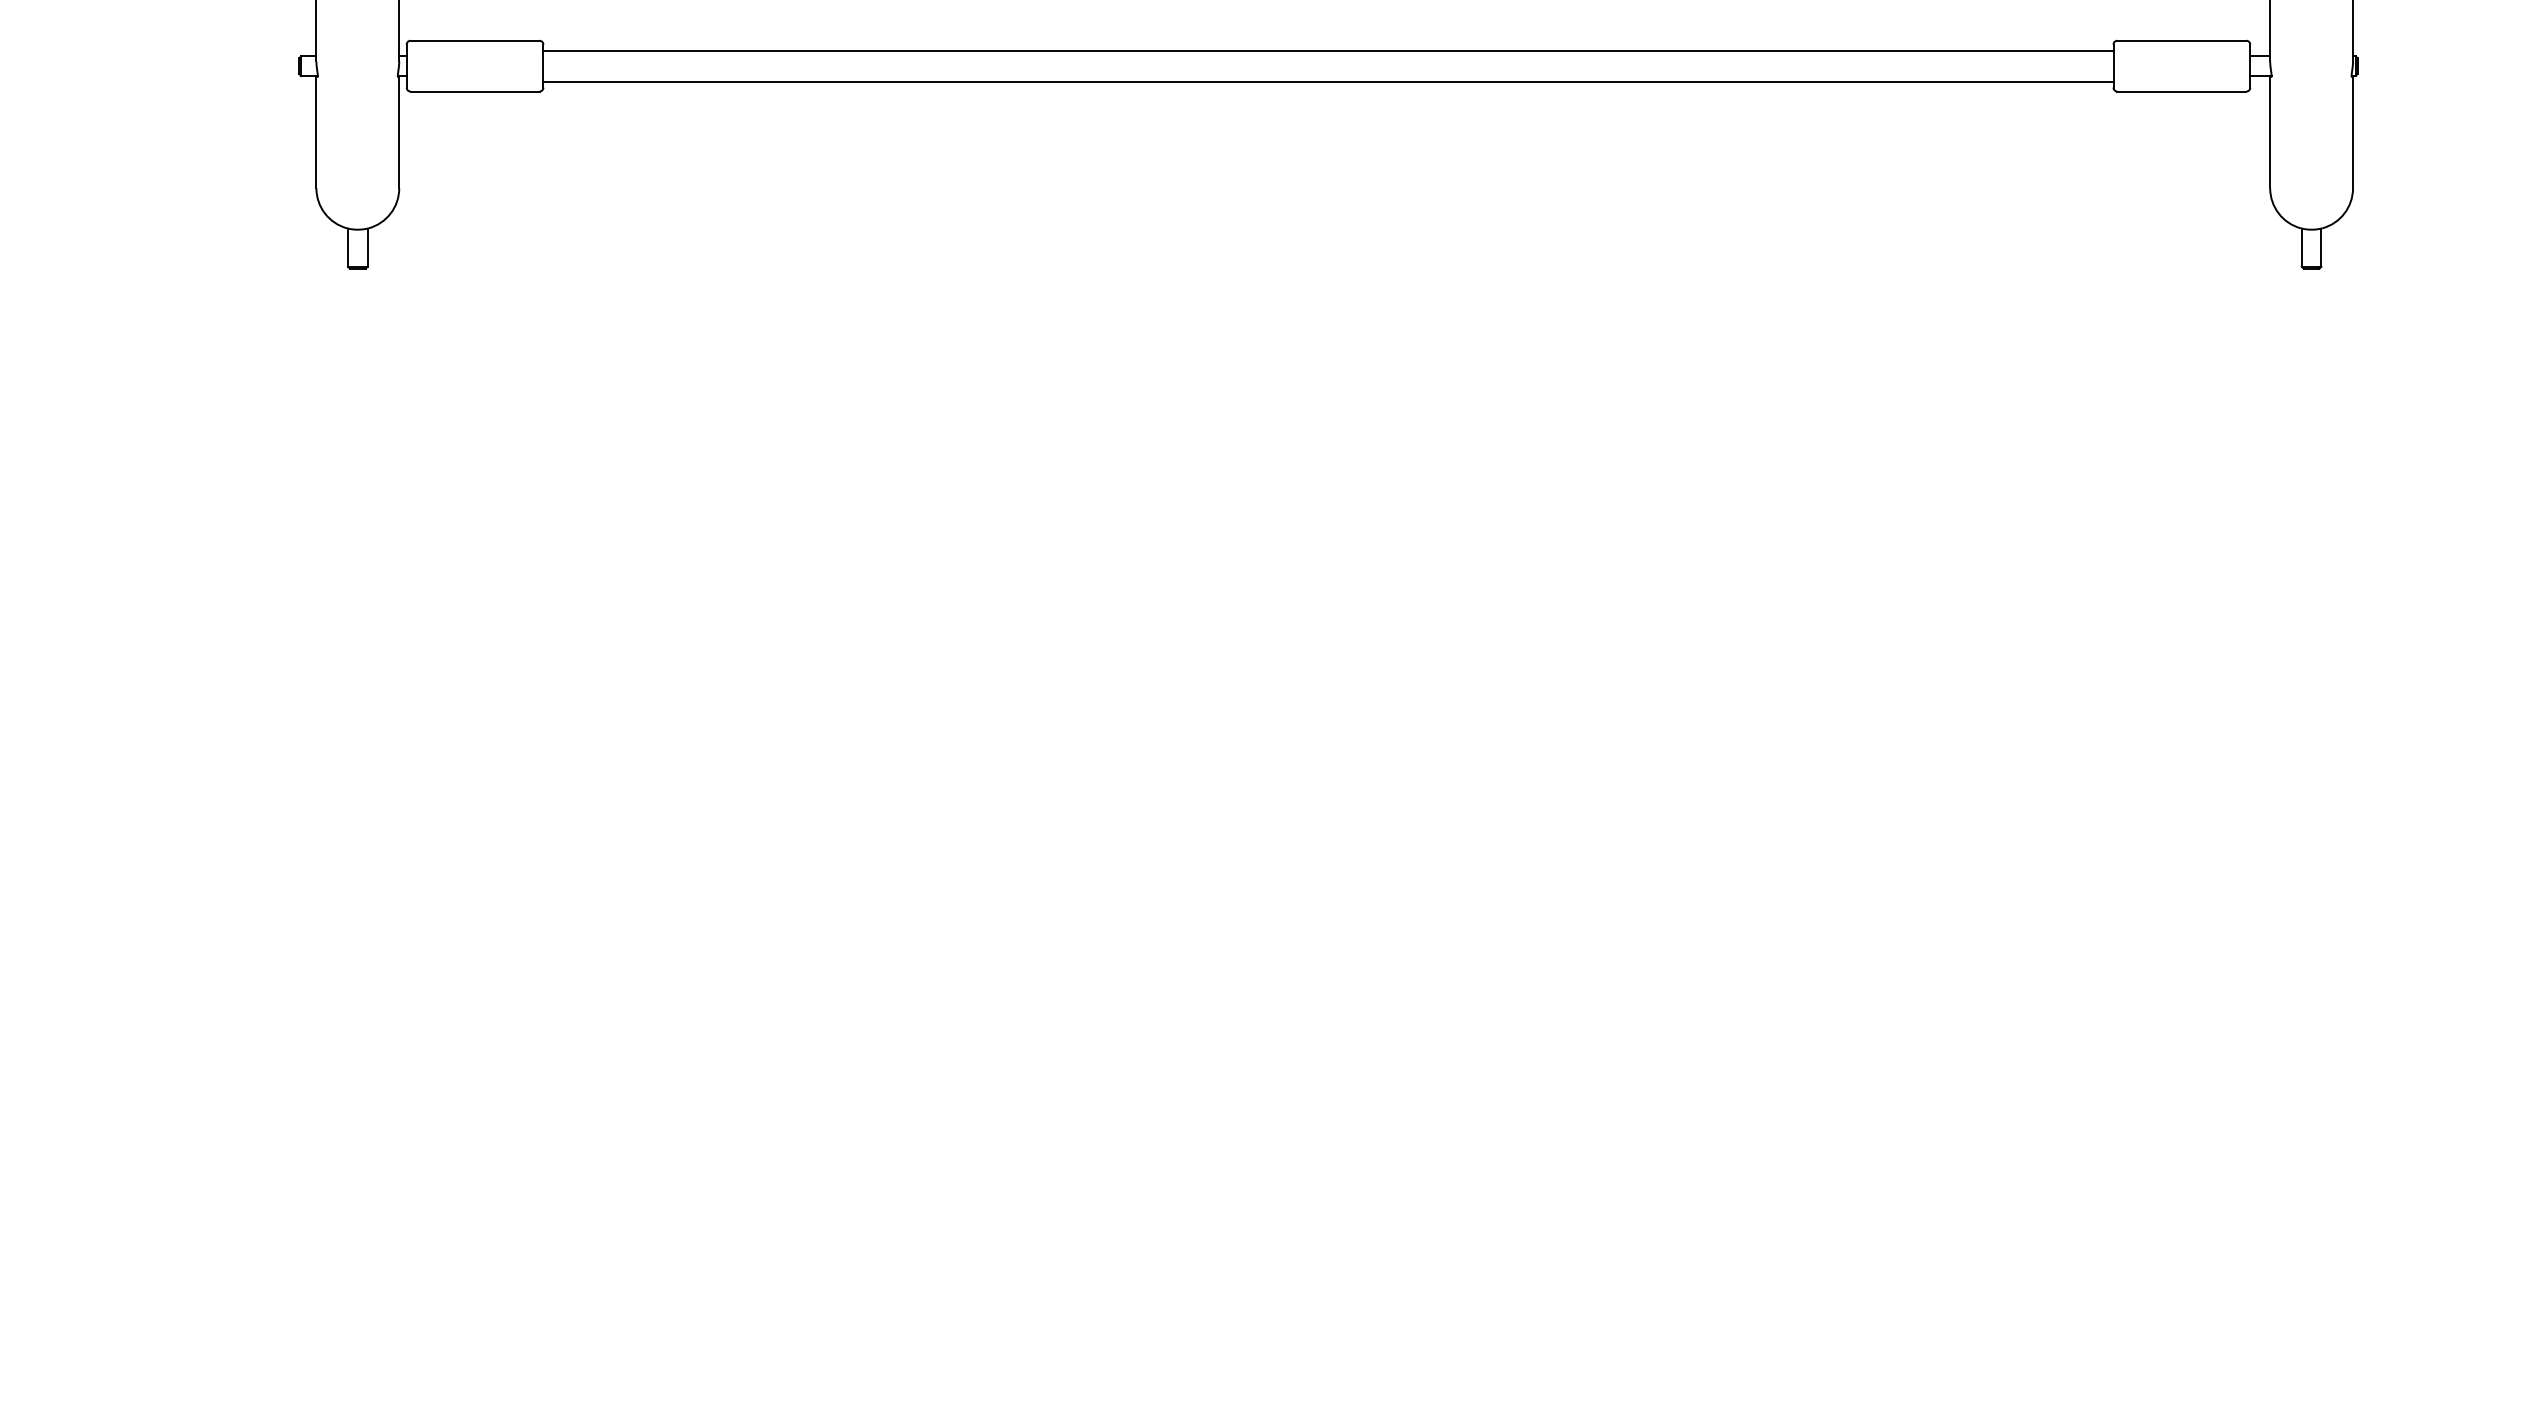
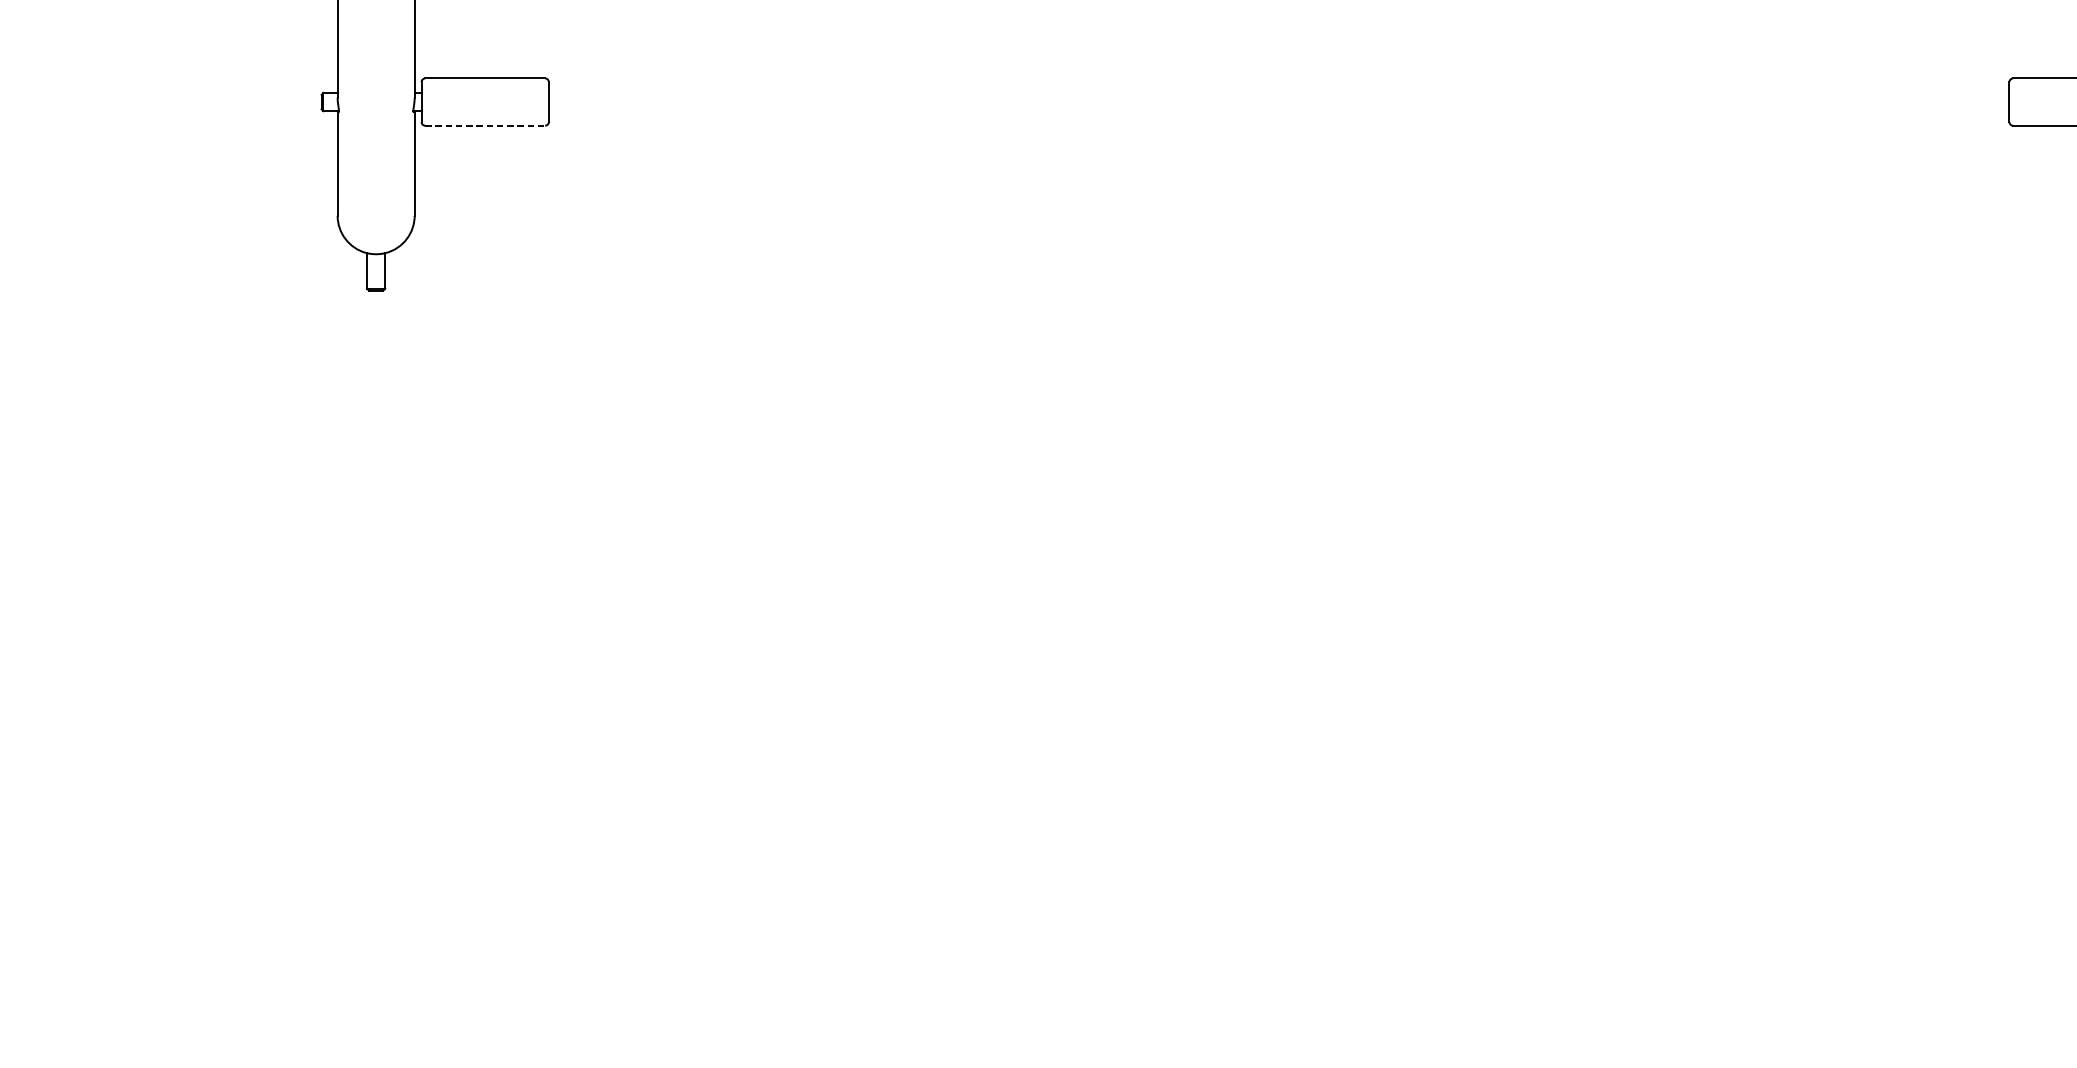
line: (1328, 50) -> (1279, 87), removed
line: (1328, 81) -> (1279, 116), removed
line: (475, 91) -> (485, 125), solid -> dashed

